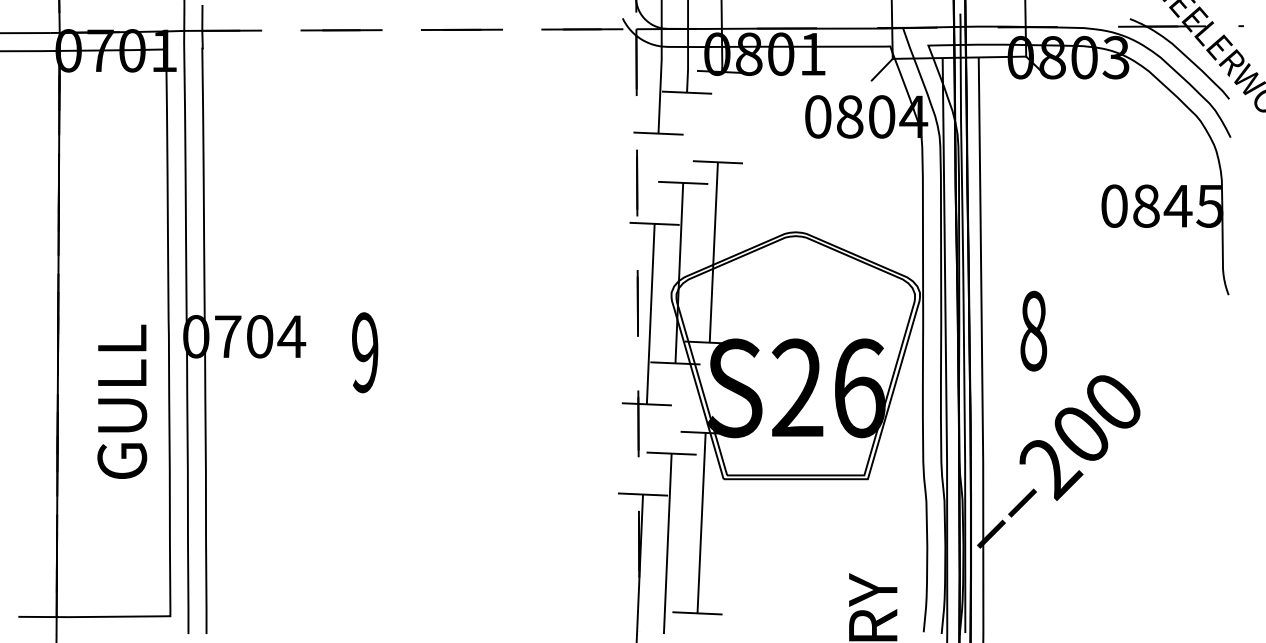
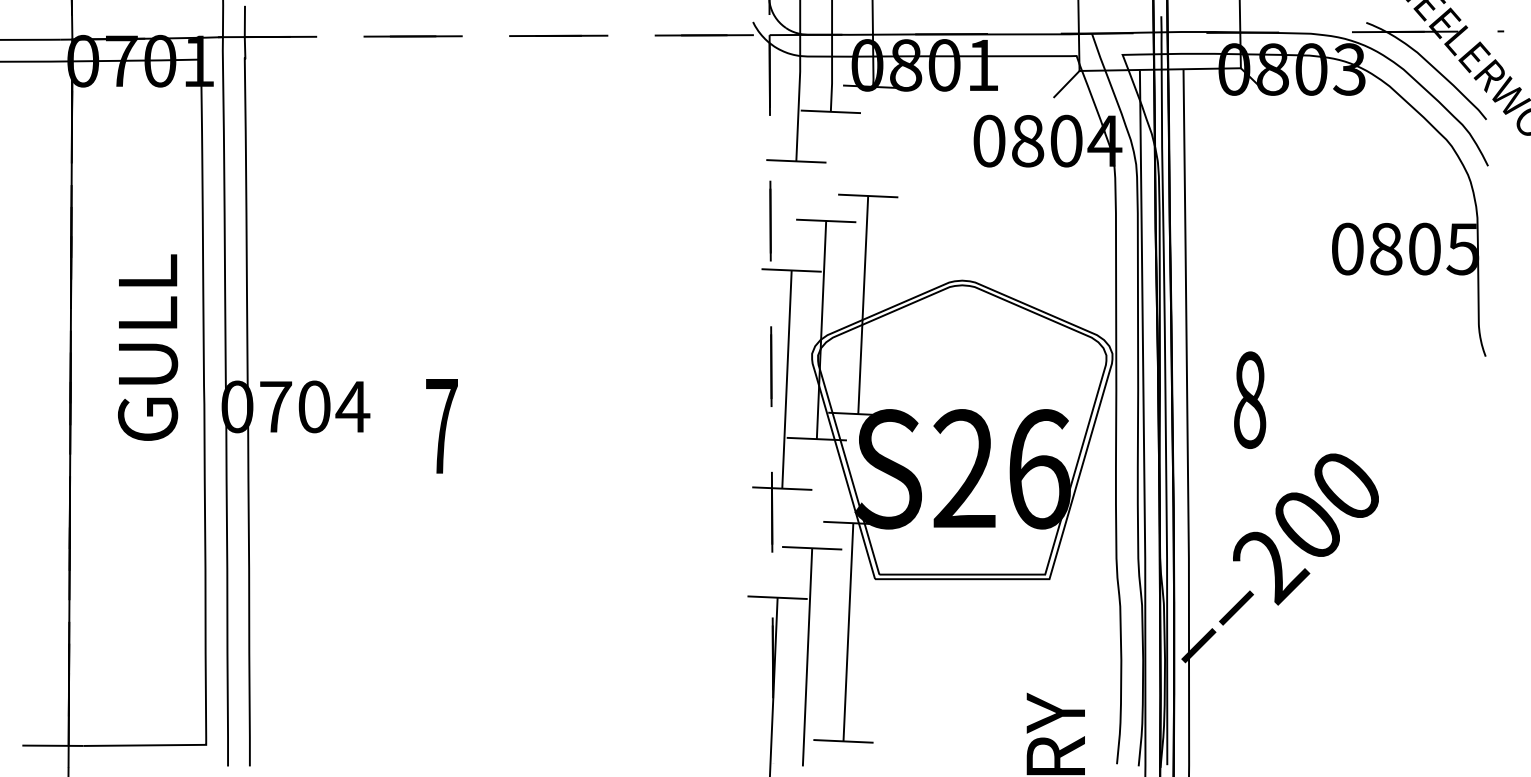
text: (1178, 205) -> (1424, 248), 0845 -> 0805
text: (365, 352) -> (441, 426), 9 -> 7
text: (122, 401) -> (148, 347), moved

